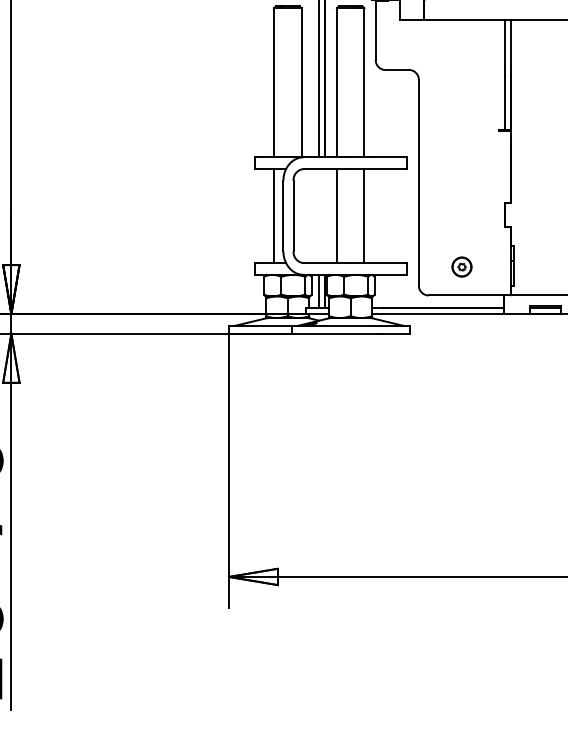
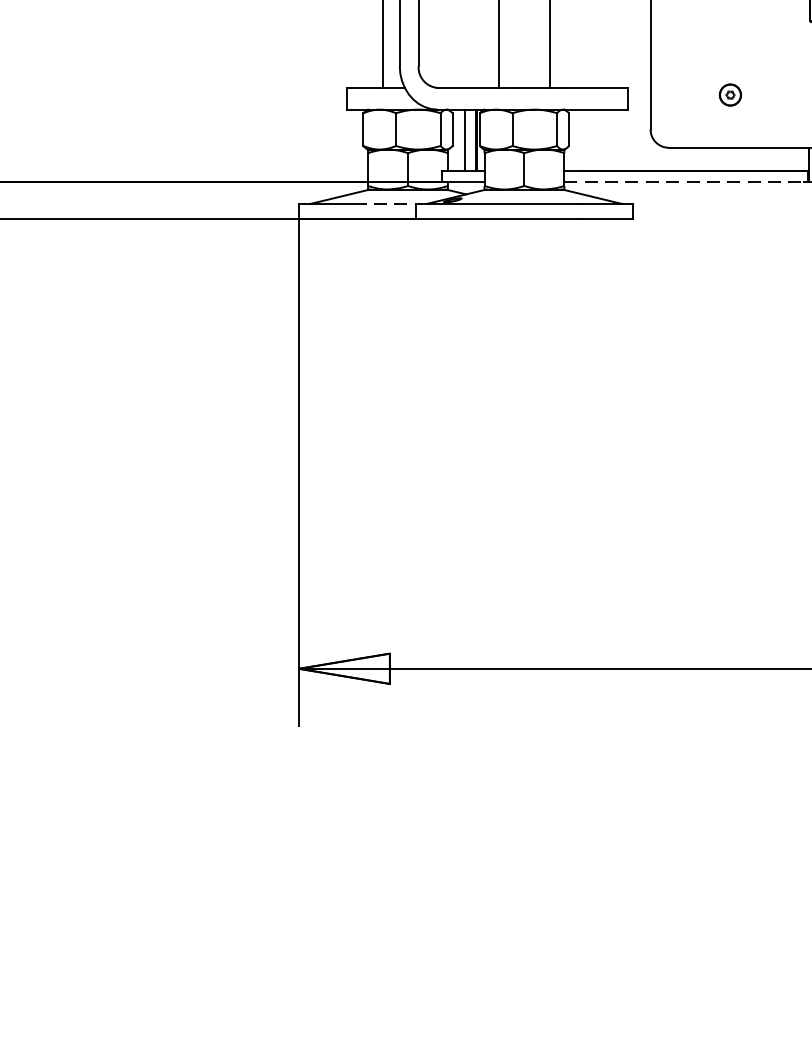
part: (461, 266) -> (729, 94), size x0.6
line: (436, 314) -> (683, 182), solid -> dashed
line: (275, 325) -> (385, 203), solid -> dashed

